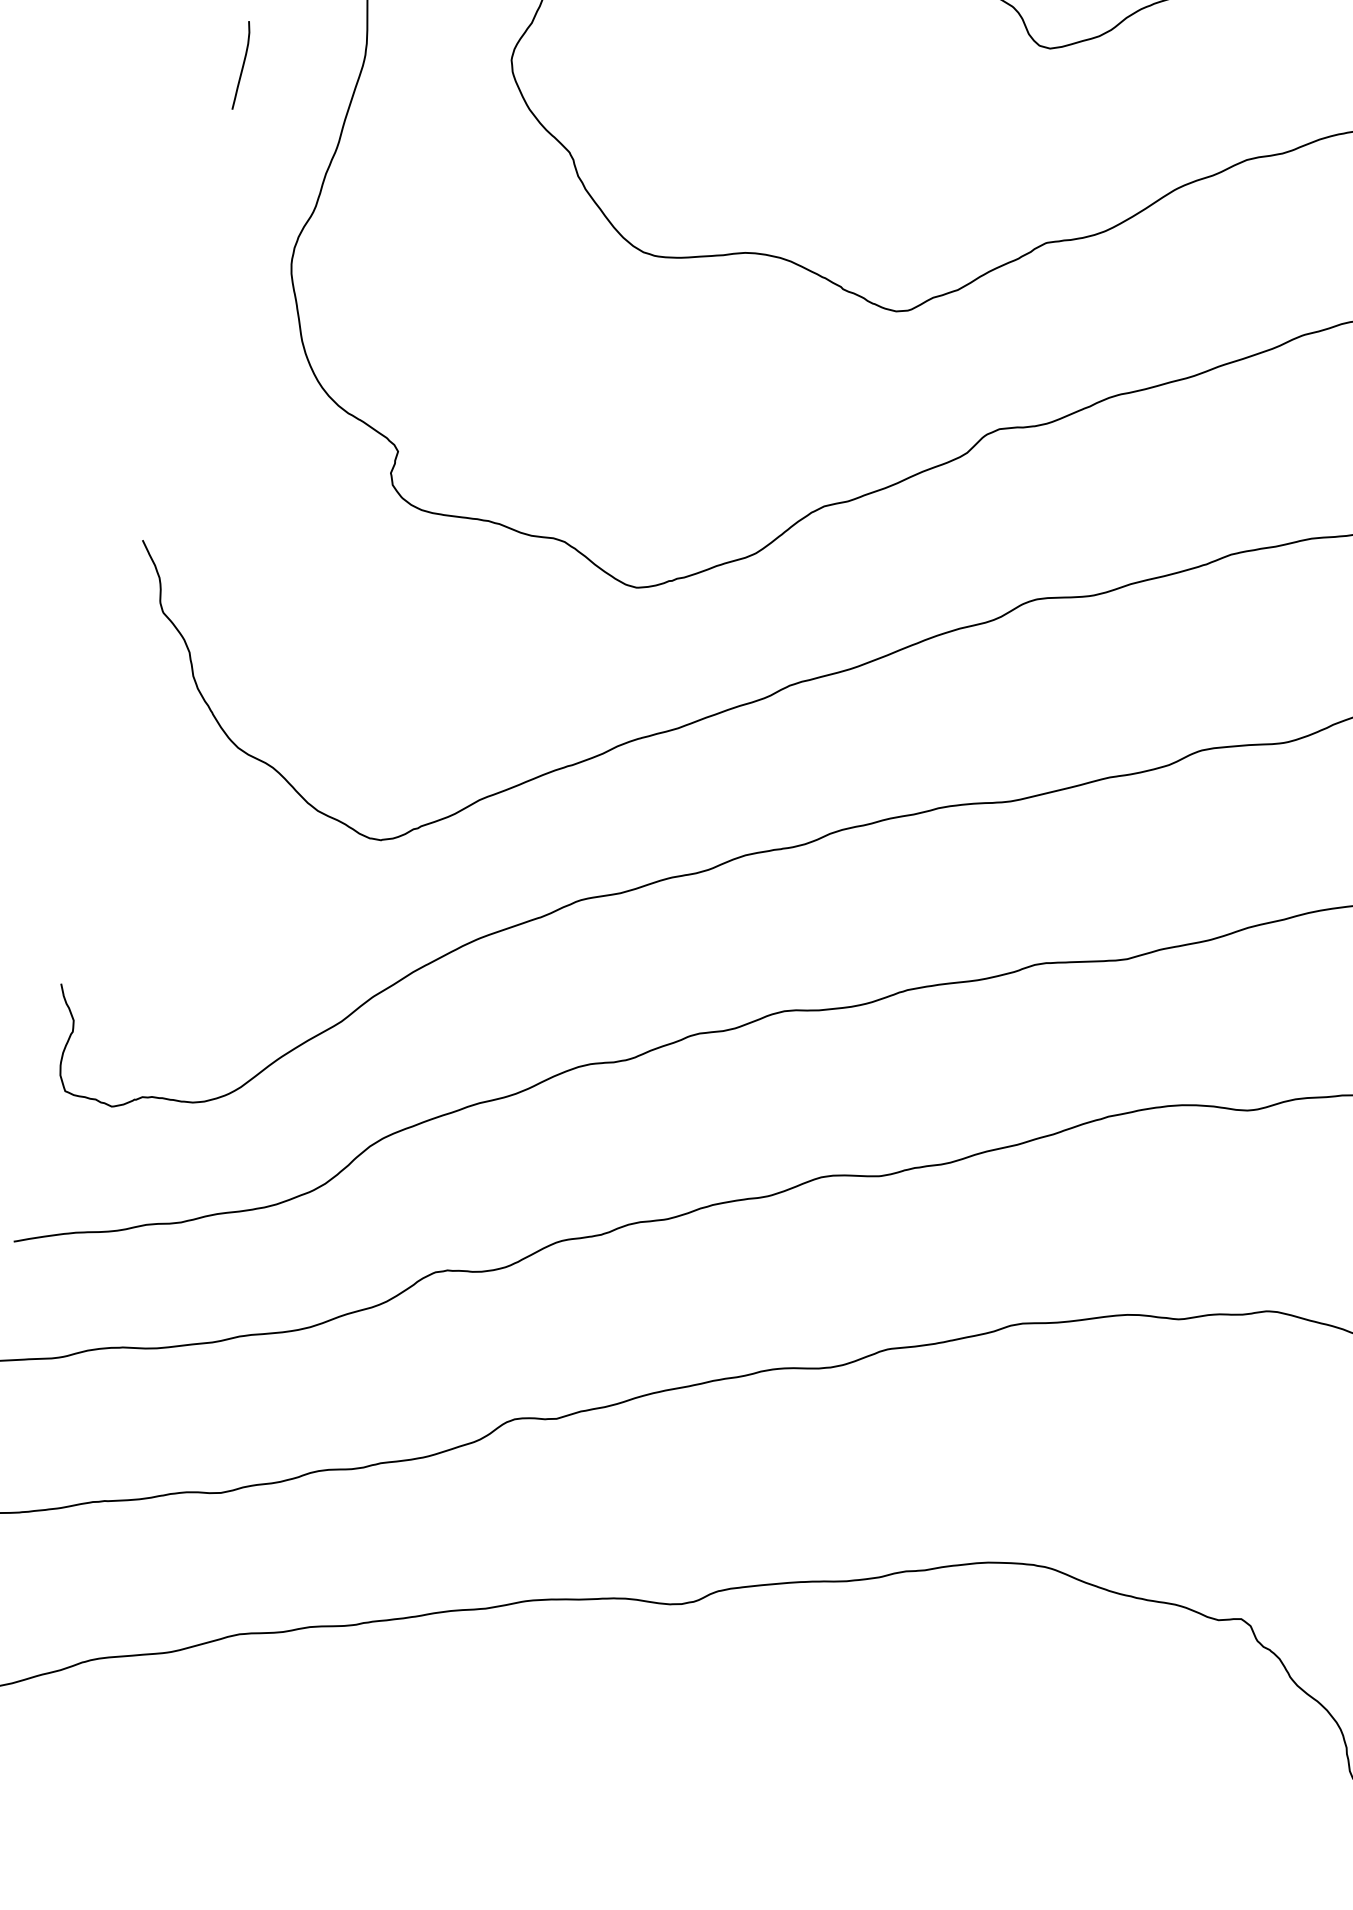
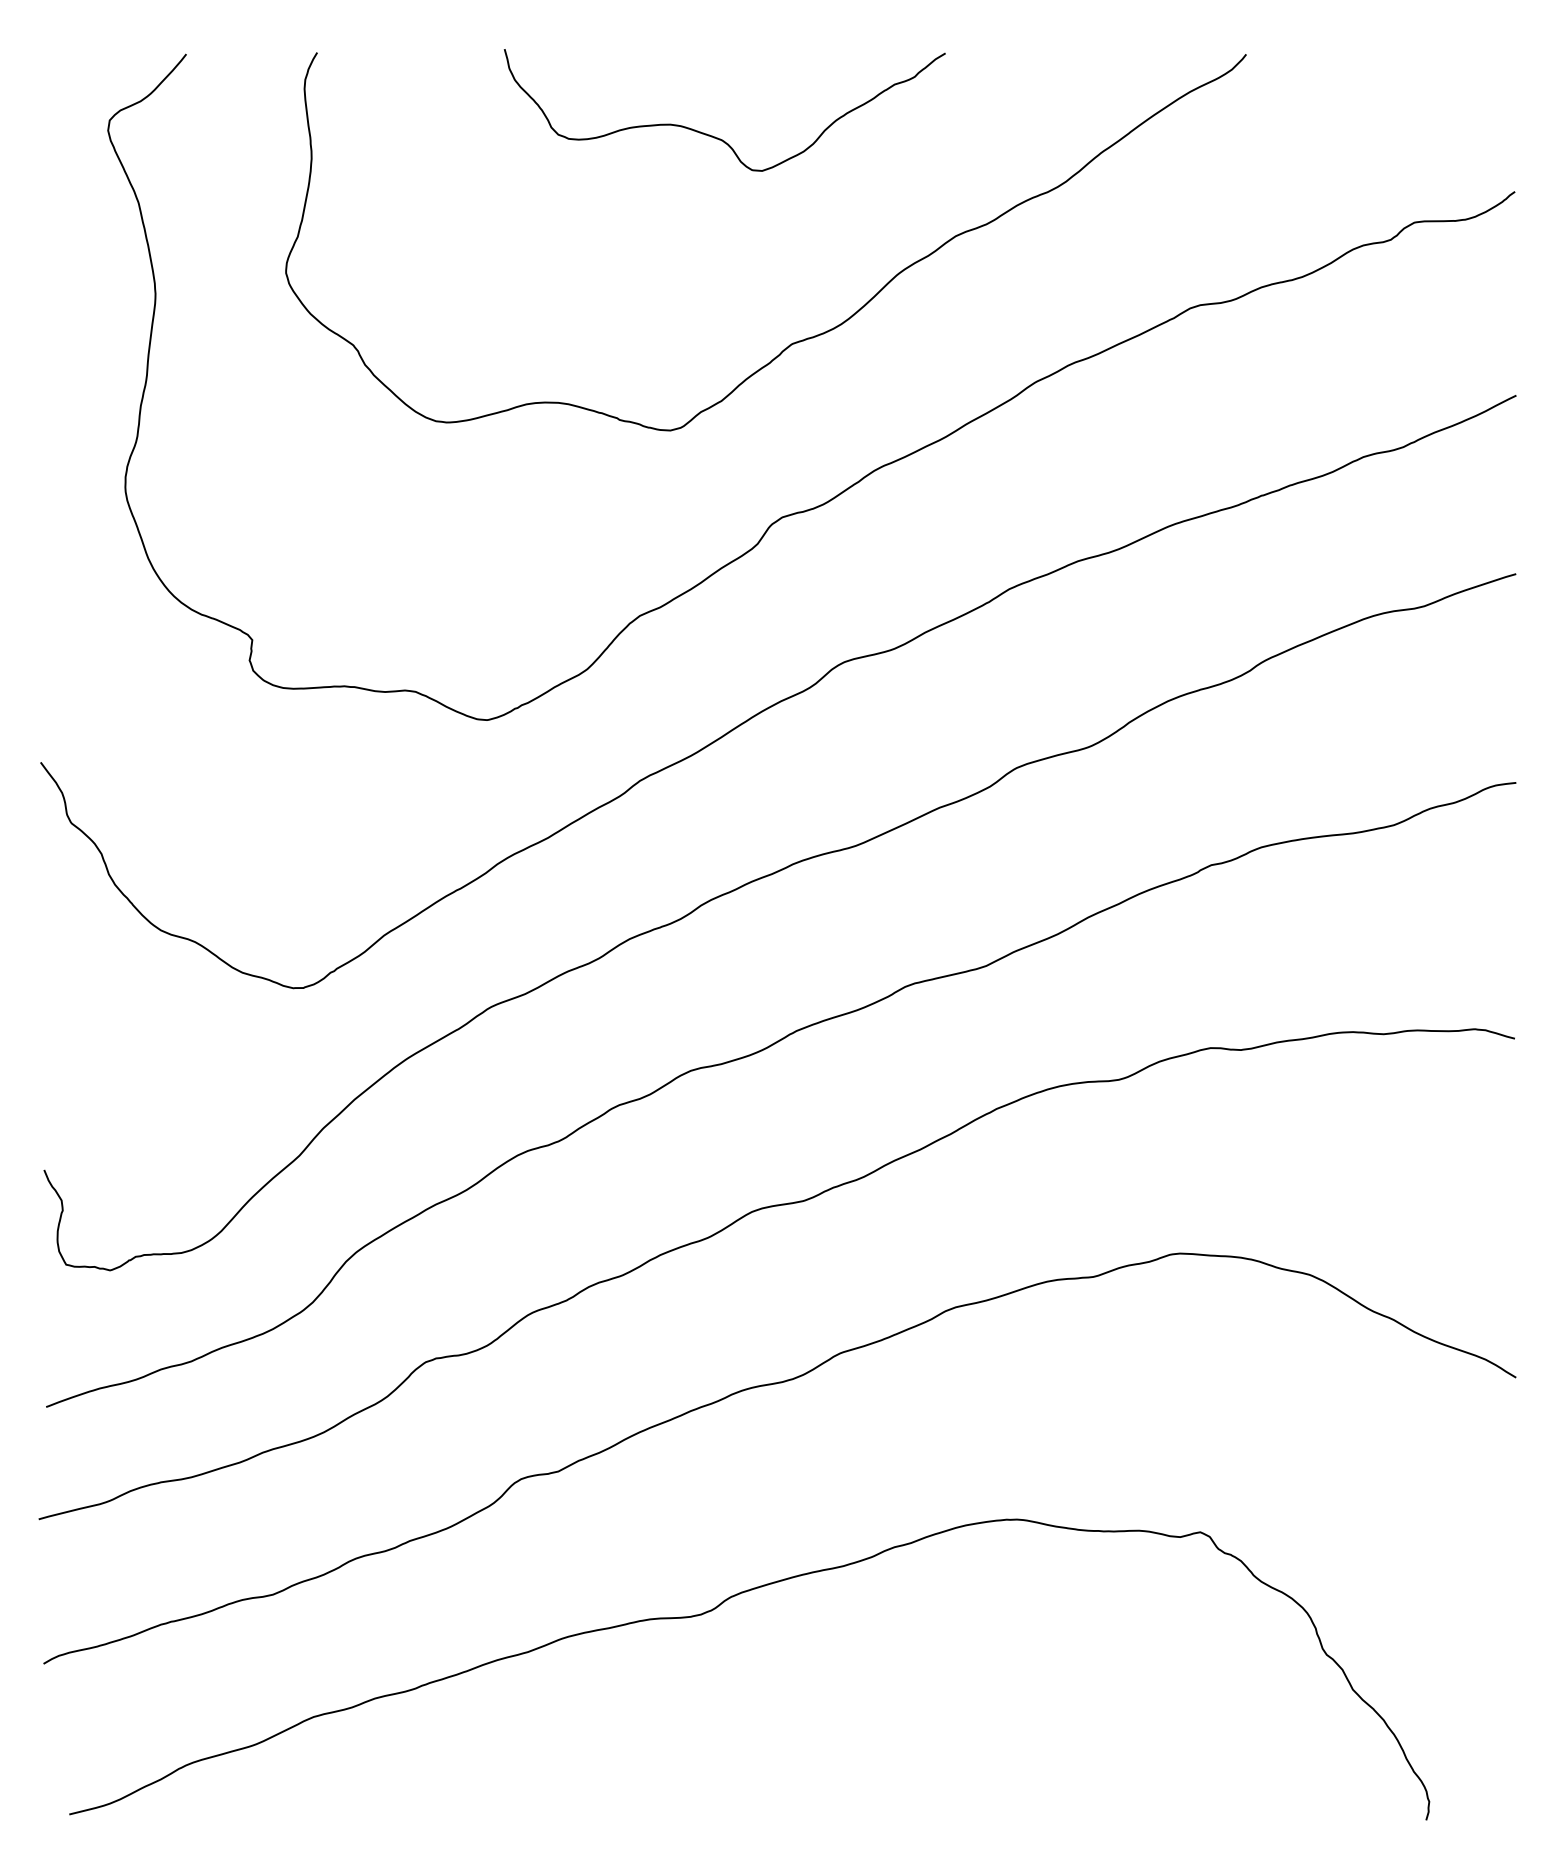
curve: (242, 65) -> (48, 323), removed

